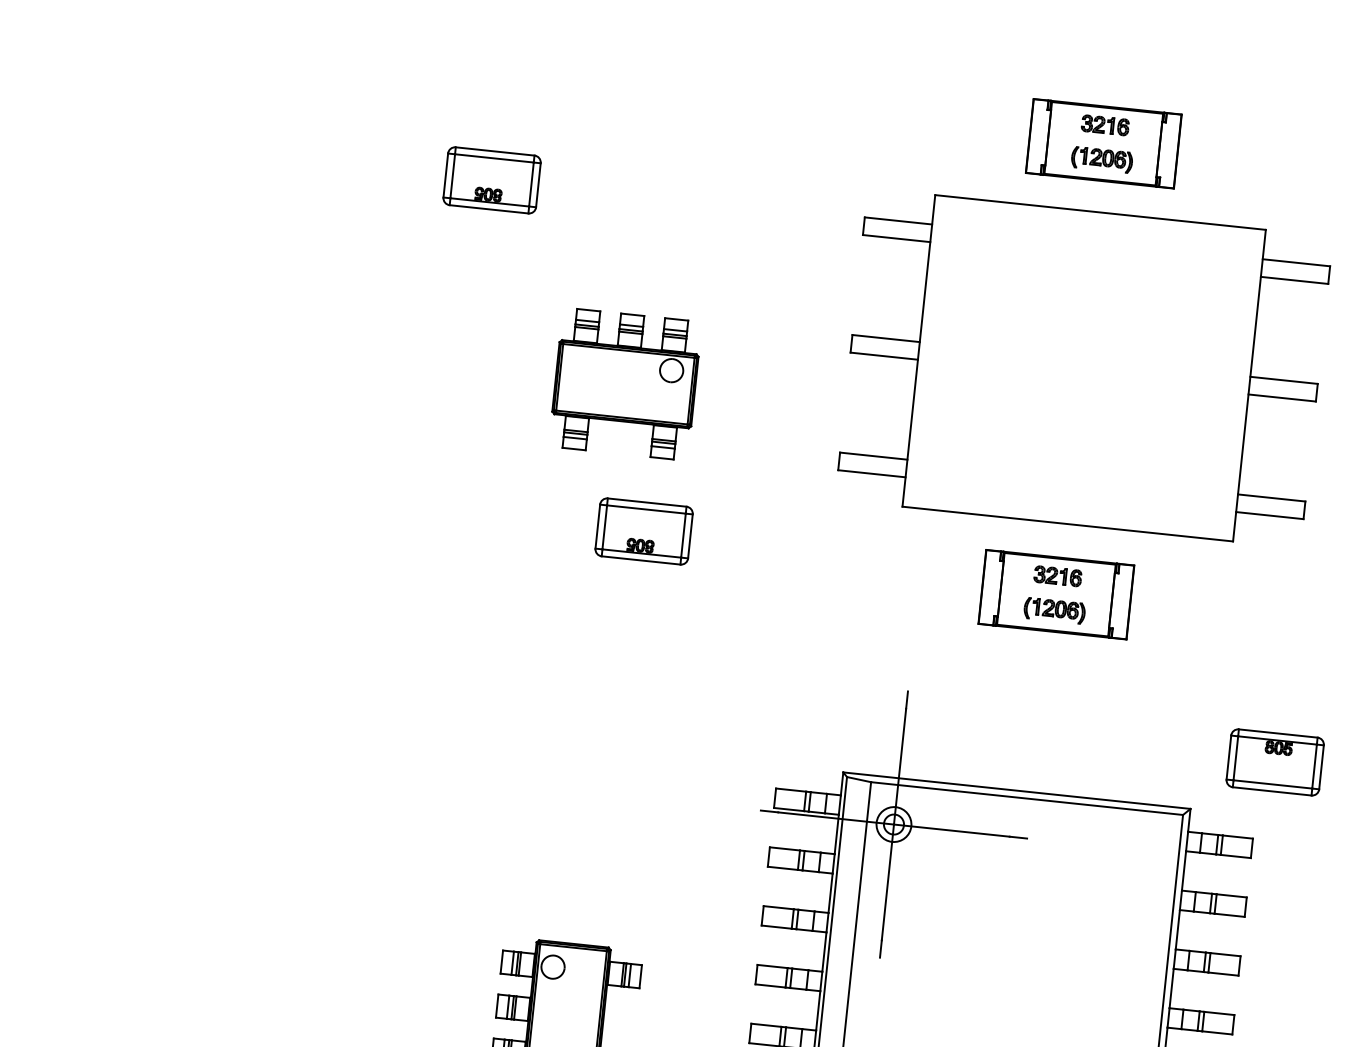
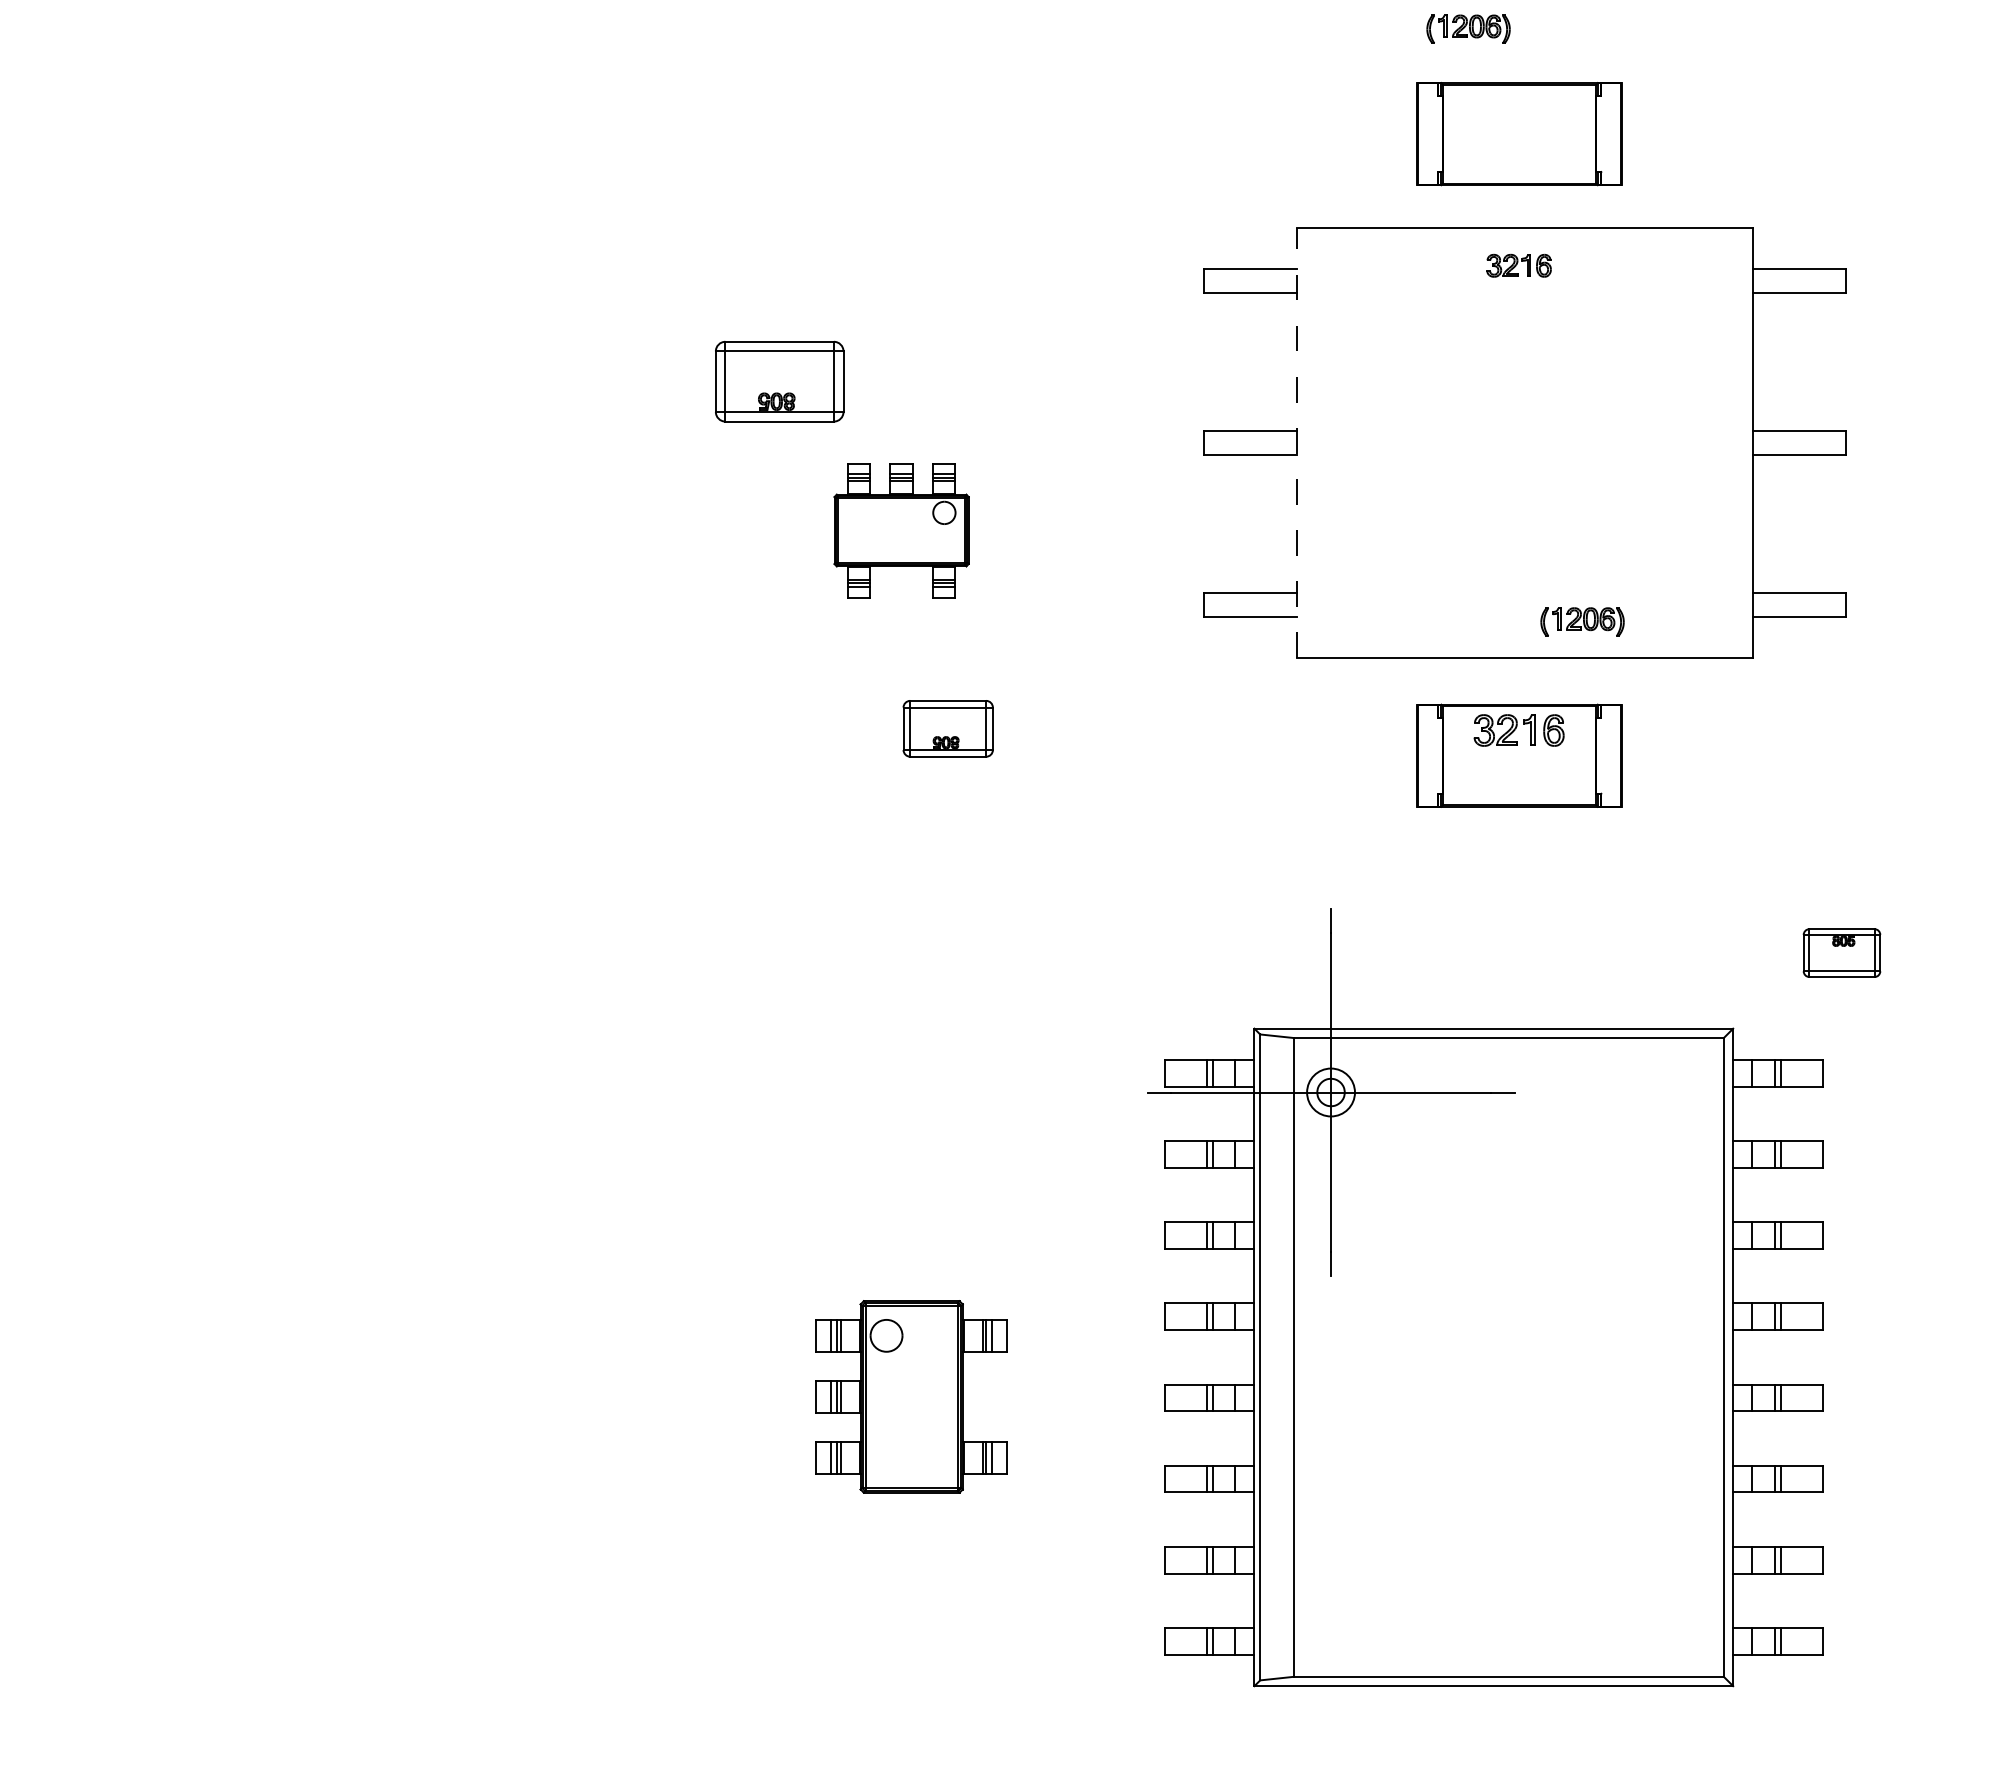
part: (1104, 125) -> (1518, 265), moved
part: (1102, 159) -> (1468, 28), moved
part: (491, 180) -> (779, 381), moved
line: (919, 351) -> (1297, 443), solid -> dashed
part: (625, 384) -> (901, 530), size x0.7
part: (643, 531) -> (947, 728), size x0.7
part: (1057, 576) -> (1518, 730), size x1.4
part: (1054, 610) -> (1582, 621), moved
part: (1274, 761) -> (1841, 952), size x0.6

